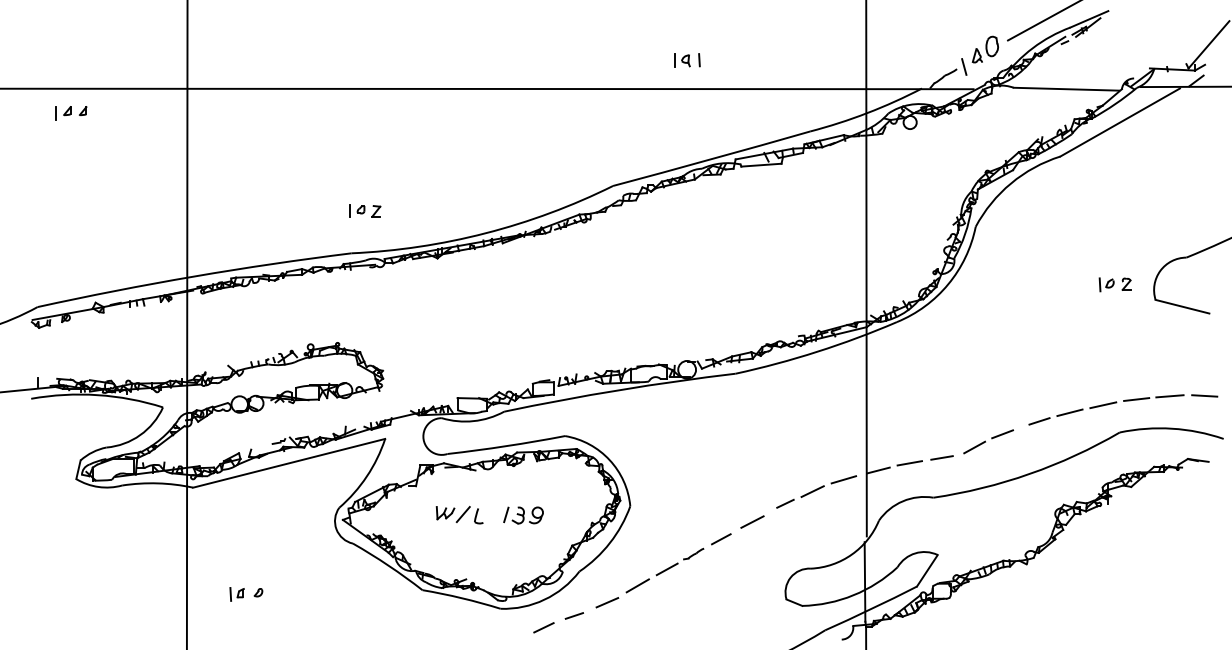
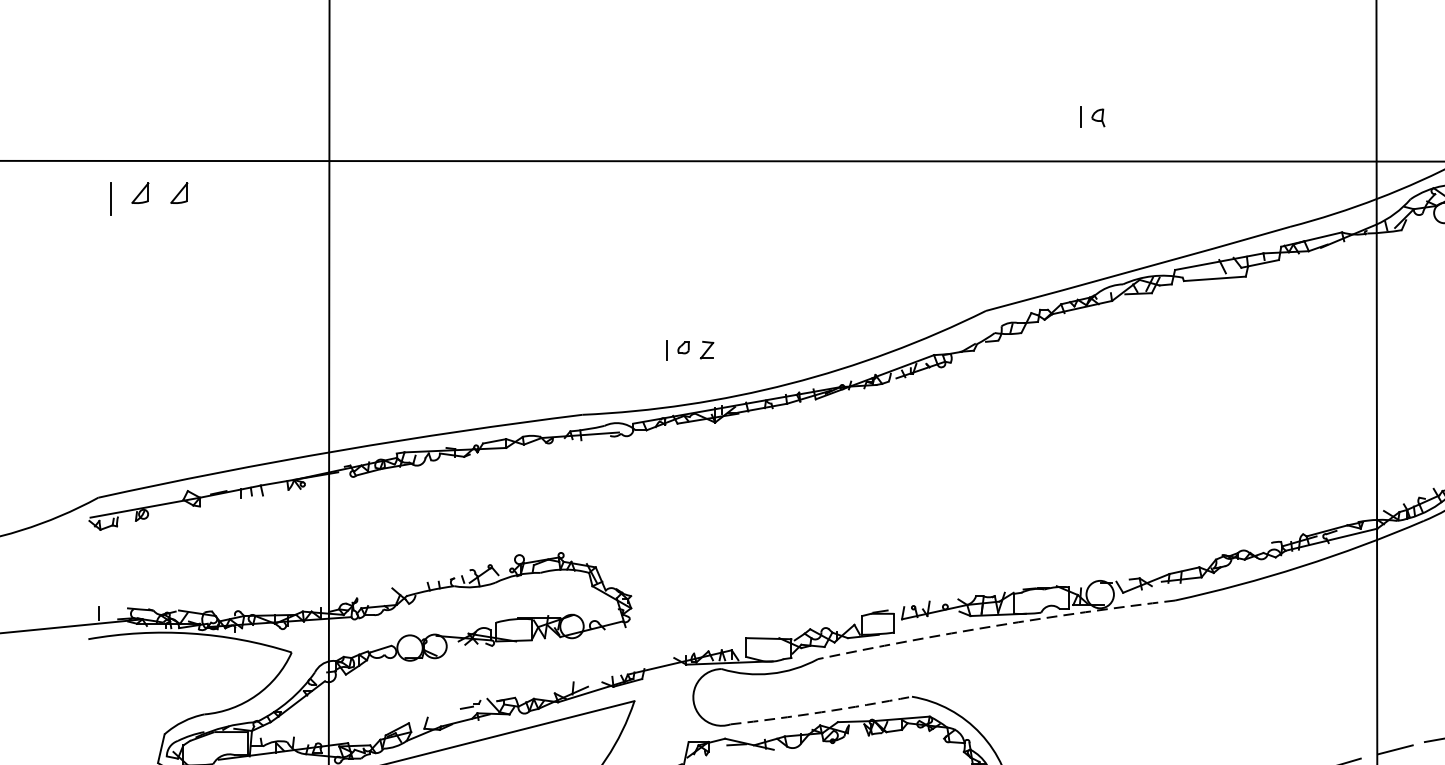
line: (699, 60) -> (1119, 117), removed
part: (71, 113) -> (150, 199), size x1.6
part: (365, 210) -> (690, 348), moved
arc: (619, 390) -> (995, 626), solid -> dashed
arc: (506, 446) -> (821, 712), solid -> dashed

